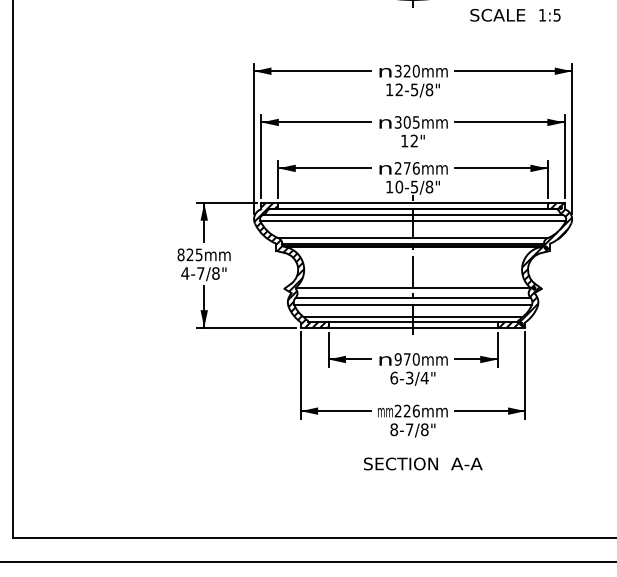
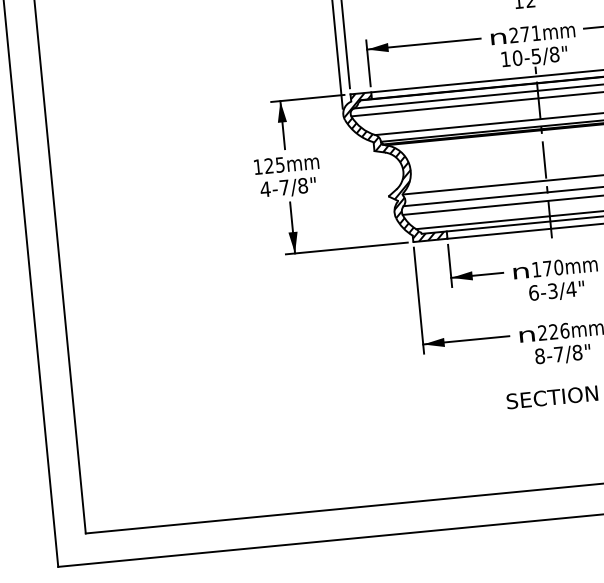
text: (415, 168) -> (535, 33), 276 -> 271
text: (180, 254) -> (257, 166), 825 -> 125
text: (397, 359) -> (535, 269), 970 -> 170
text: (385, 412) -> (527, 336), mm -> n

